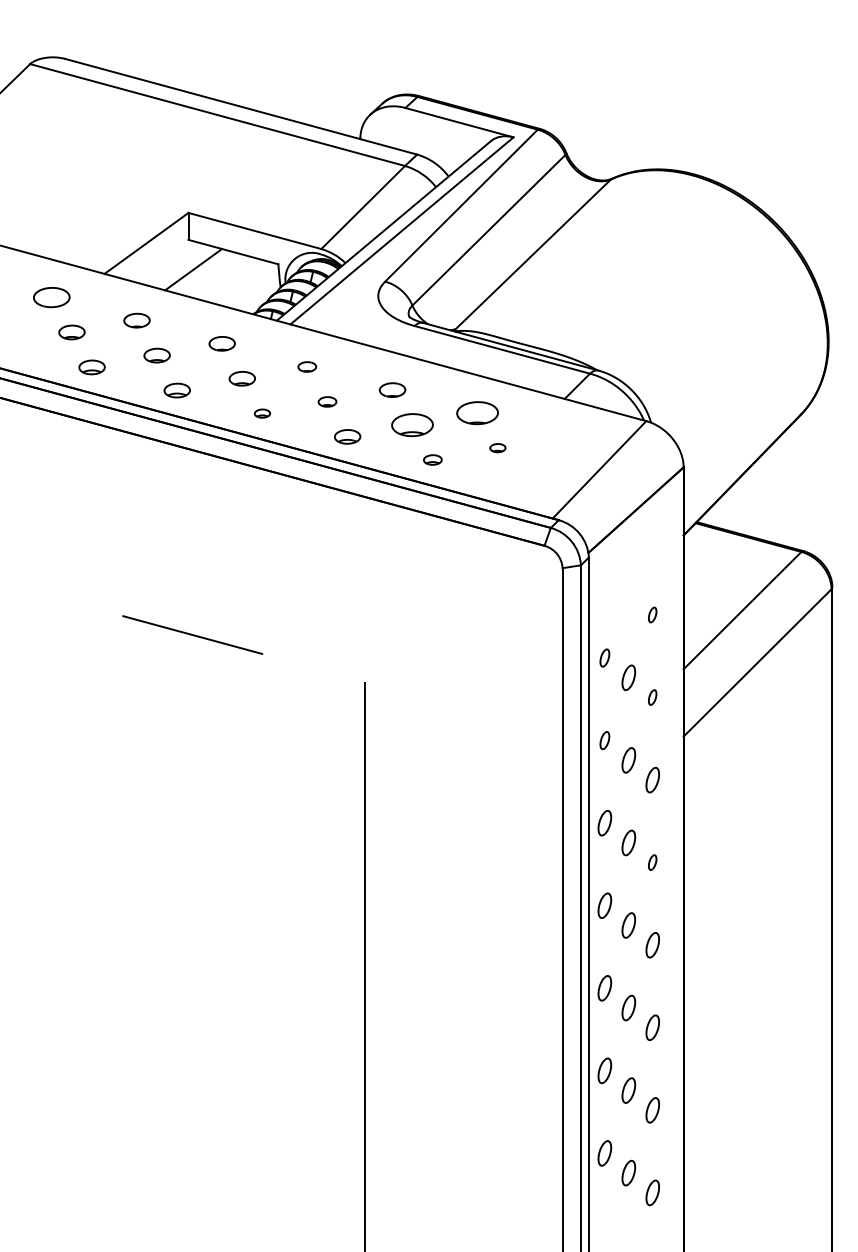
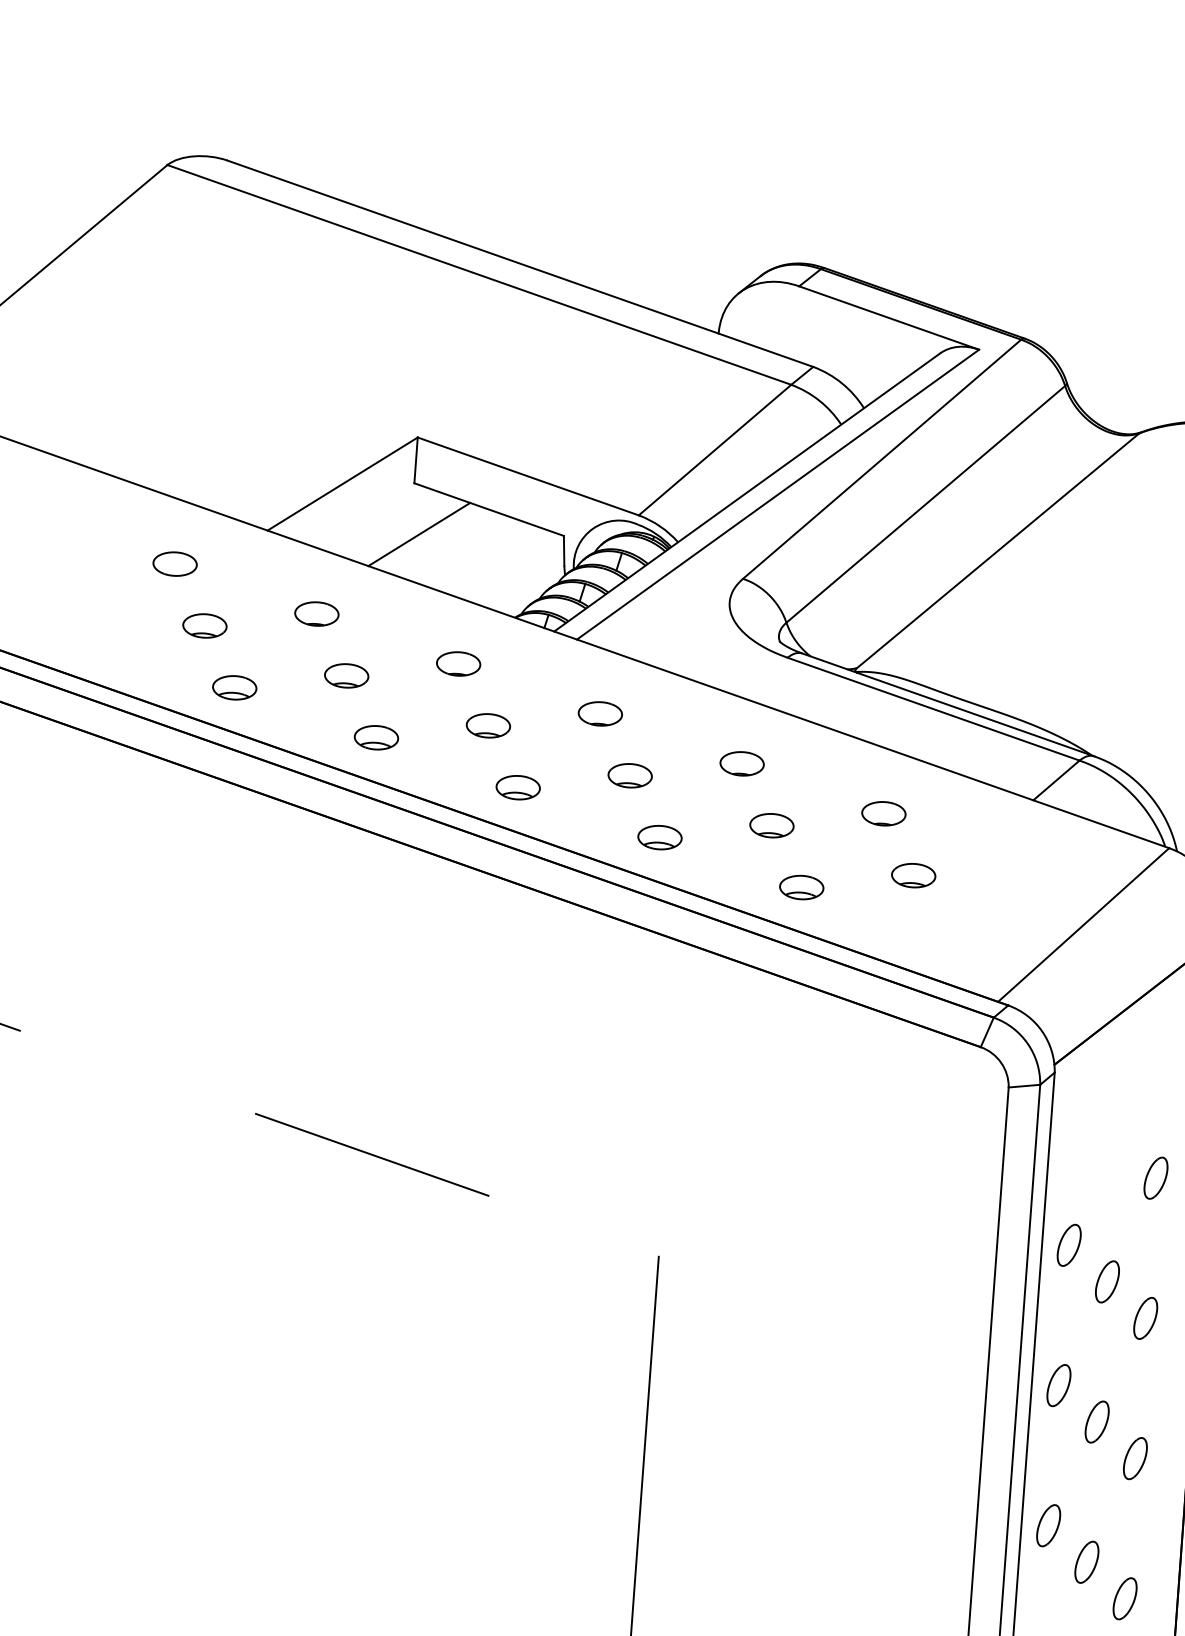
part: (51, 297) -> (174, 564), size x0.71
part: (306, 366) -> (598, 712), size x1.43
part: (327, 401) -> (630, 775), size x1.43
part: (262, 413) -> (518, 787), size x1.67
part: (477, 413) -> (883, 814), size x0.62
part: (412, 424) -> (771, 824), size x0.62
part: (497, 447) -> (913, 874), size x1.67
part: (432, 459) -> (801, 886), size x1.43
part: (652, 614) -> (1155, 1177), size x1.67
part: (604, 657) -> (1068, 1244), size x1.43
part: (652, 697) -> (1145, 1318), size x1.67
part: (604, 740) -> (1058, 1385), size x1.43
part: (652, 862) -> (1124, 1598), size x1.67

